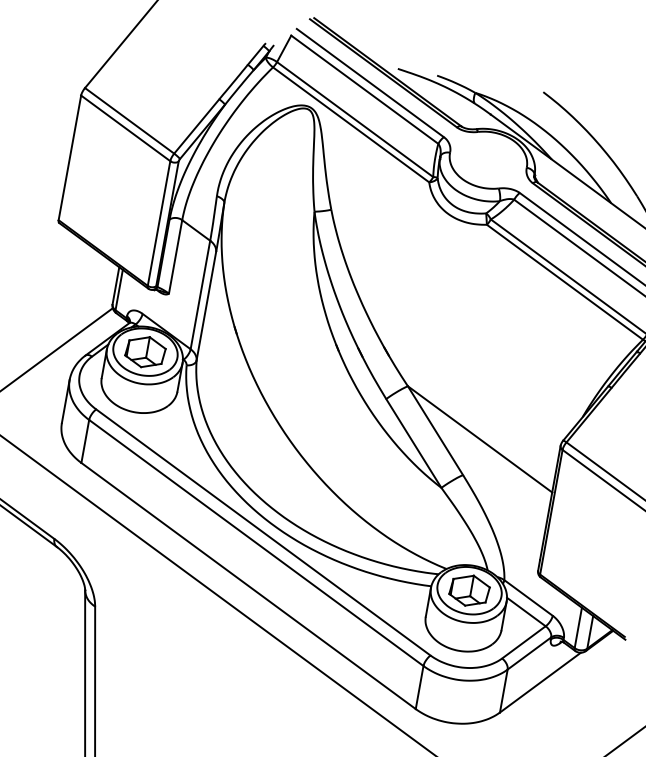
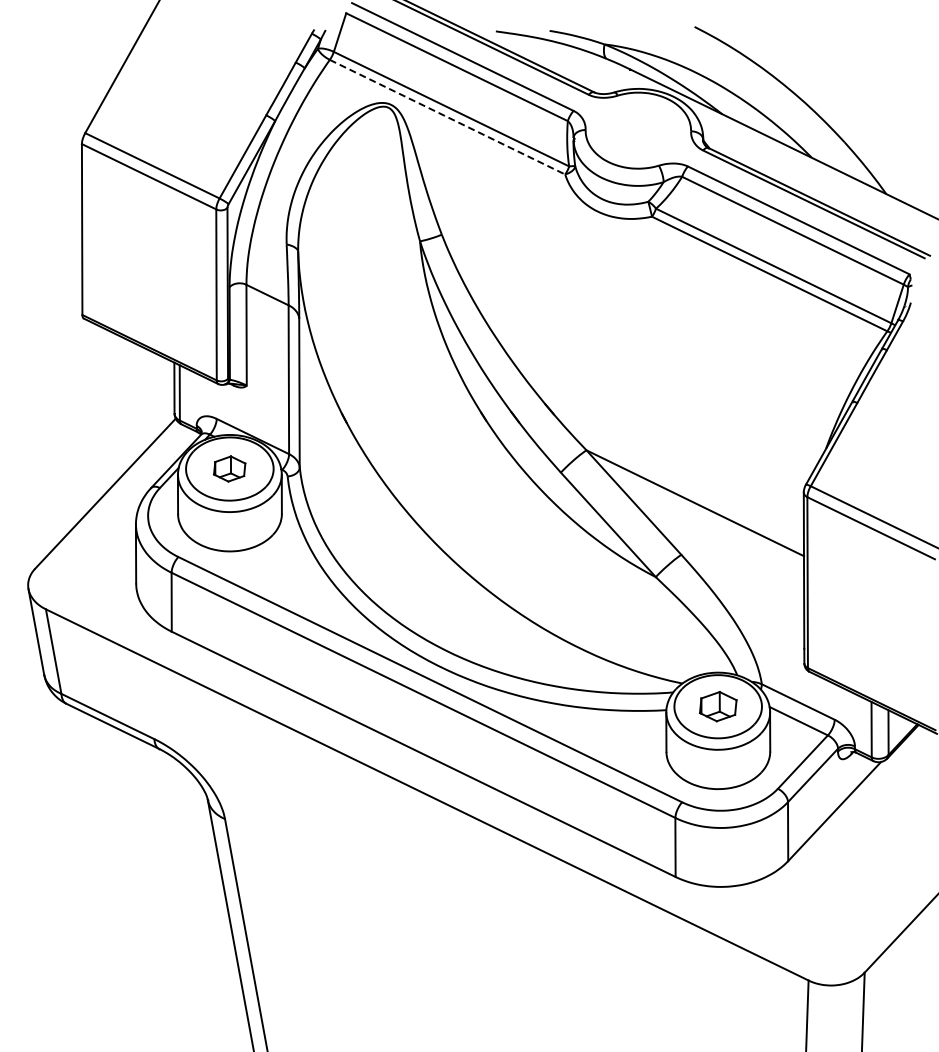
line: (351, 125) -> (447, 117), solid -> dashed
part: (145, 351) -> (229, 468), size x0.6
part: (469, 590) -> (718, 706), size x0.7

